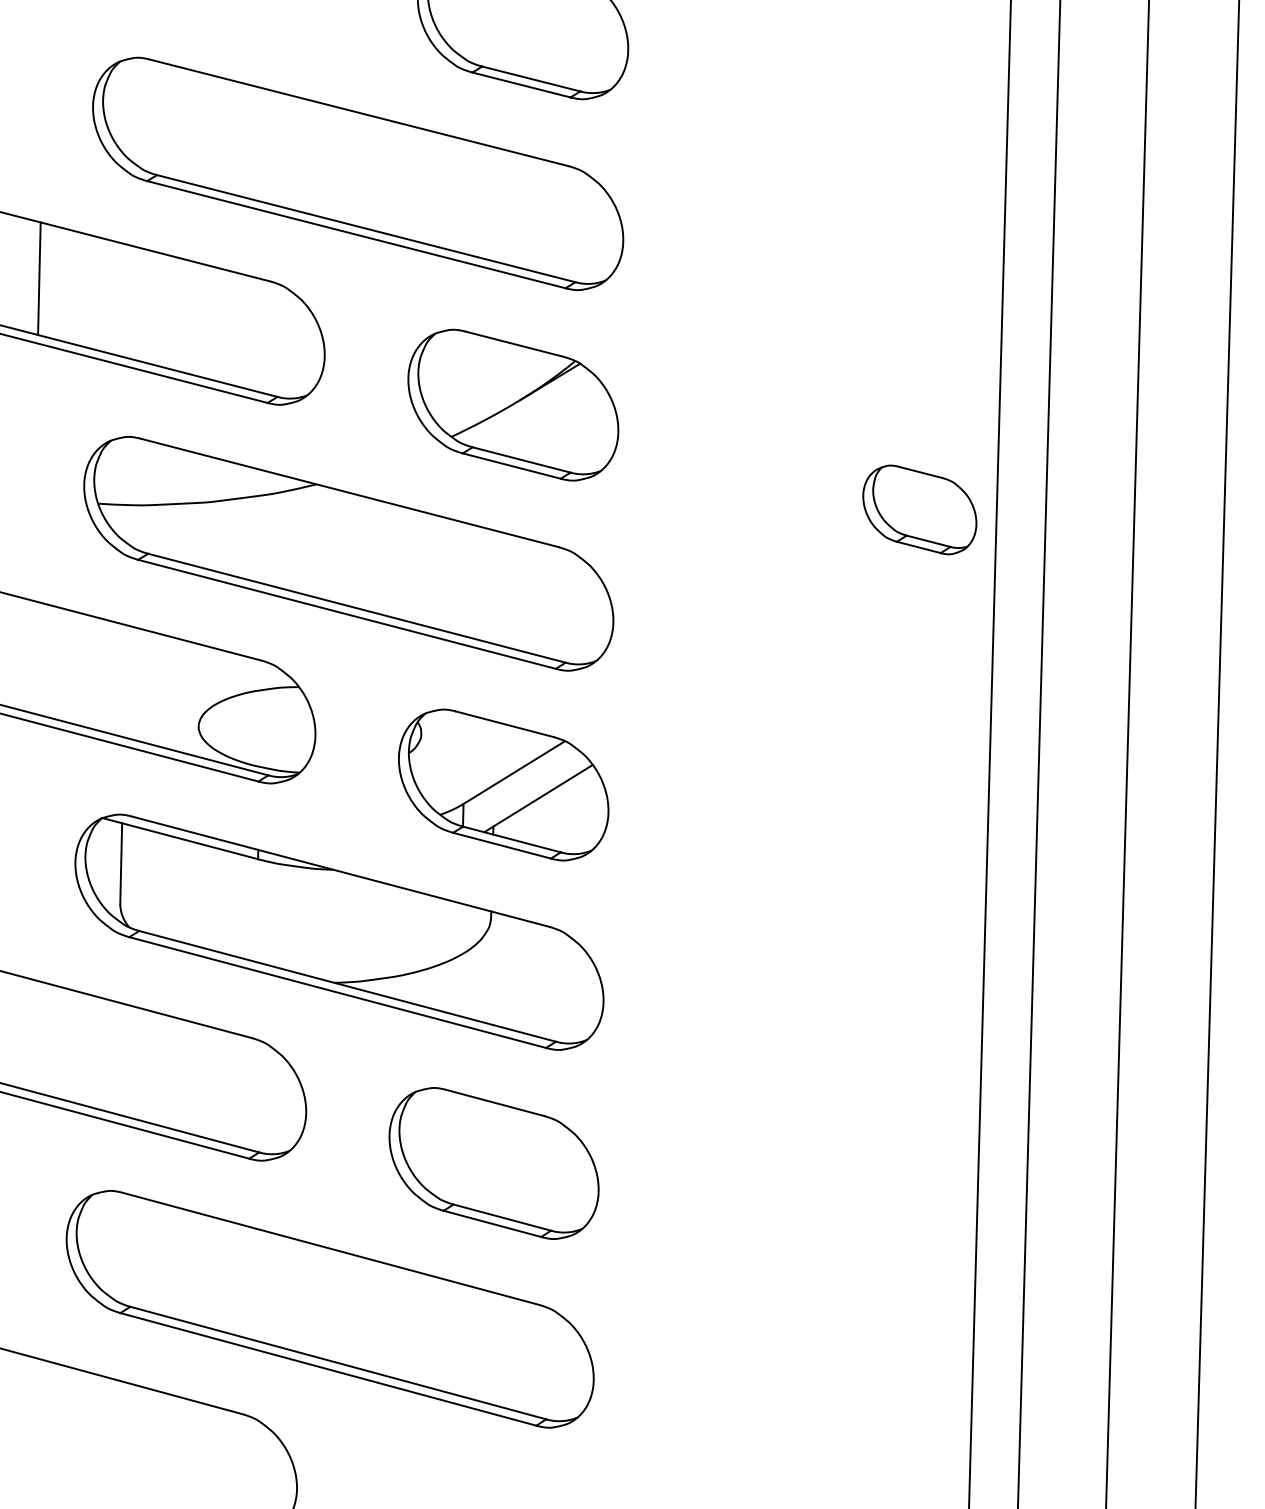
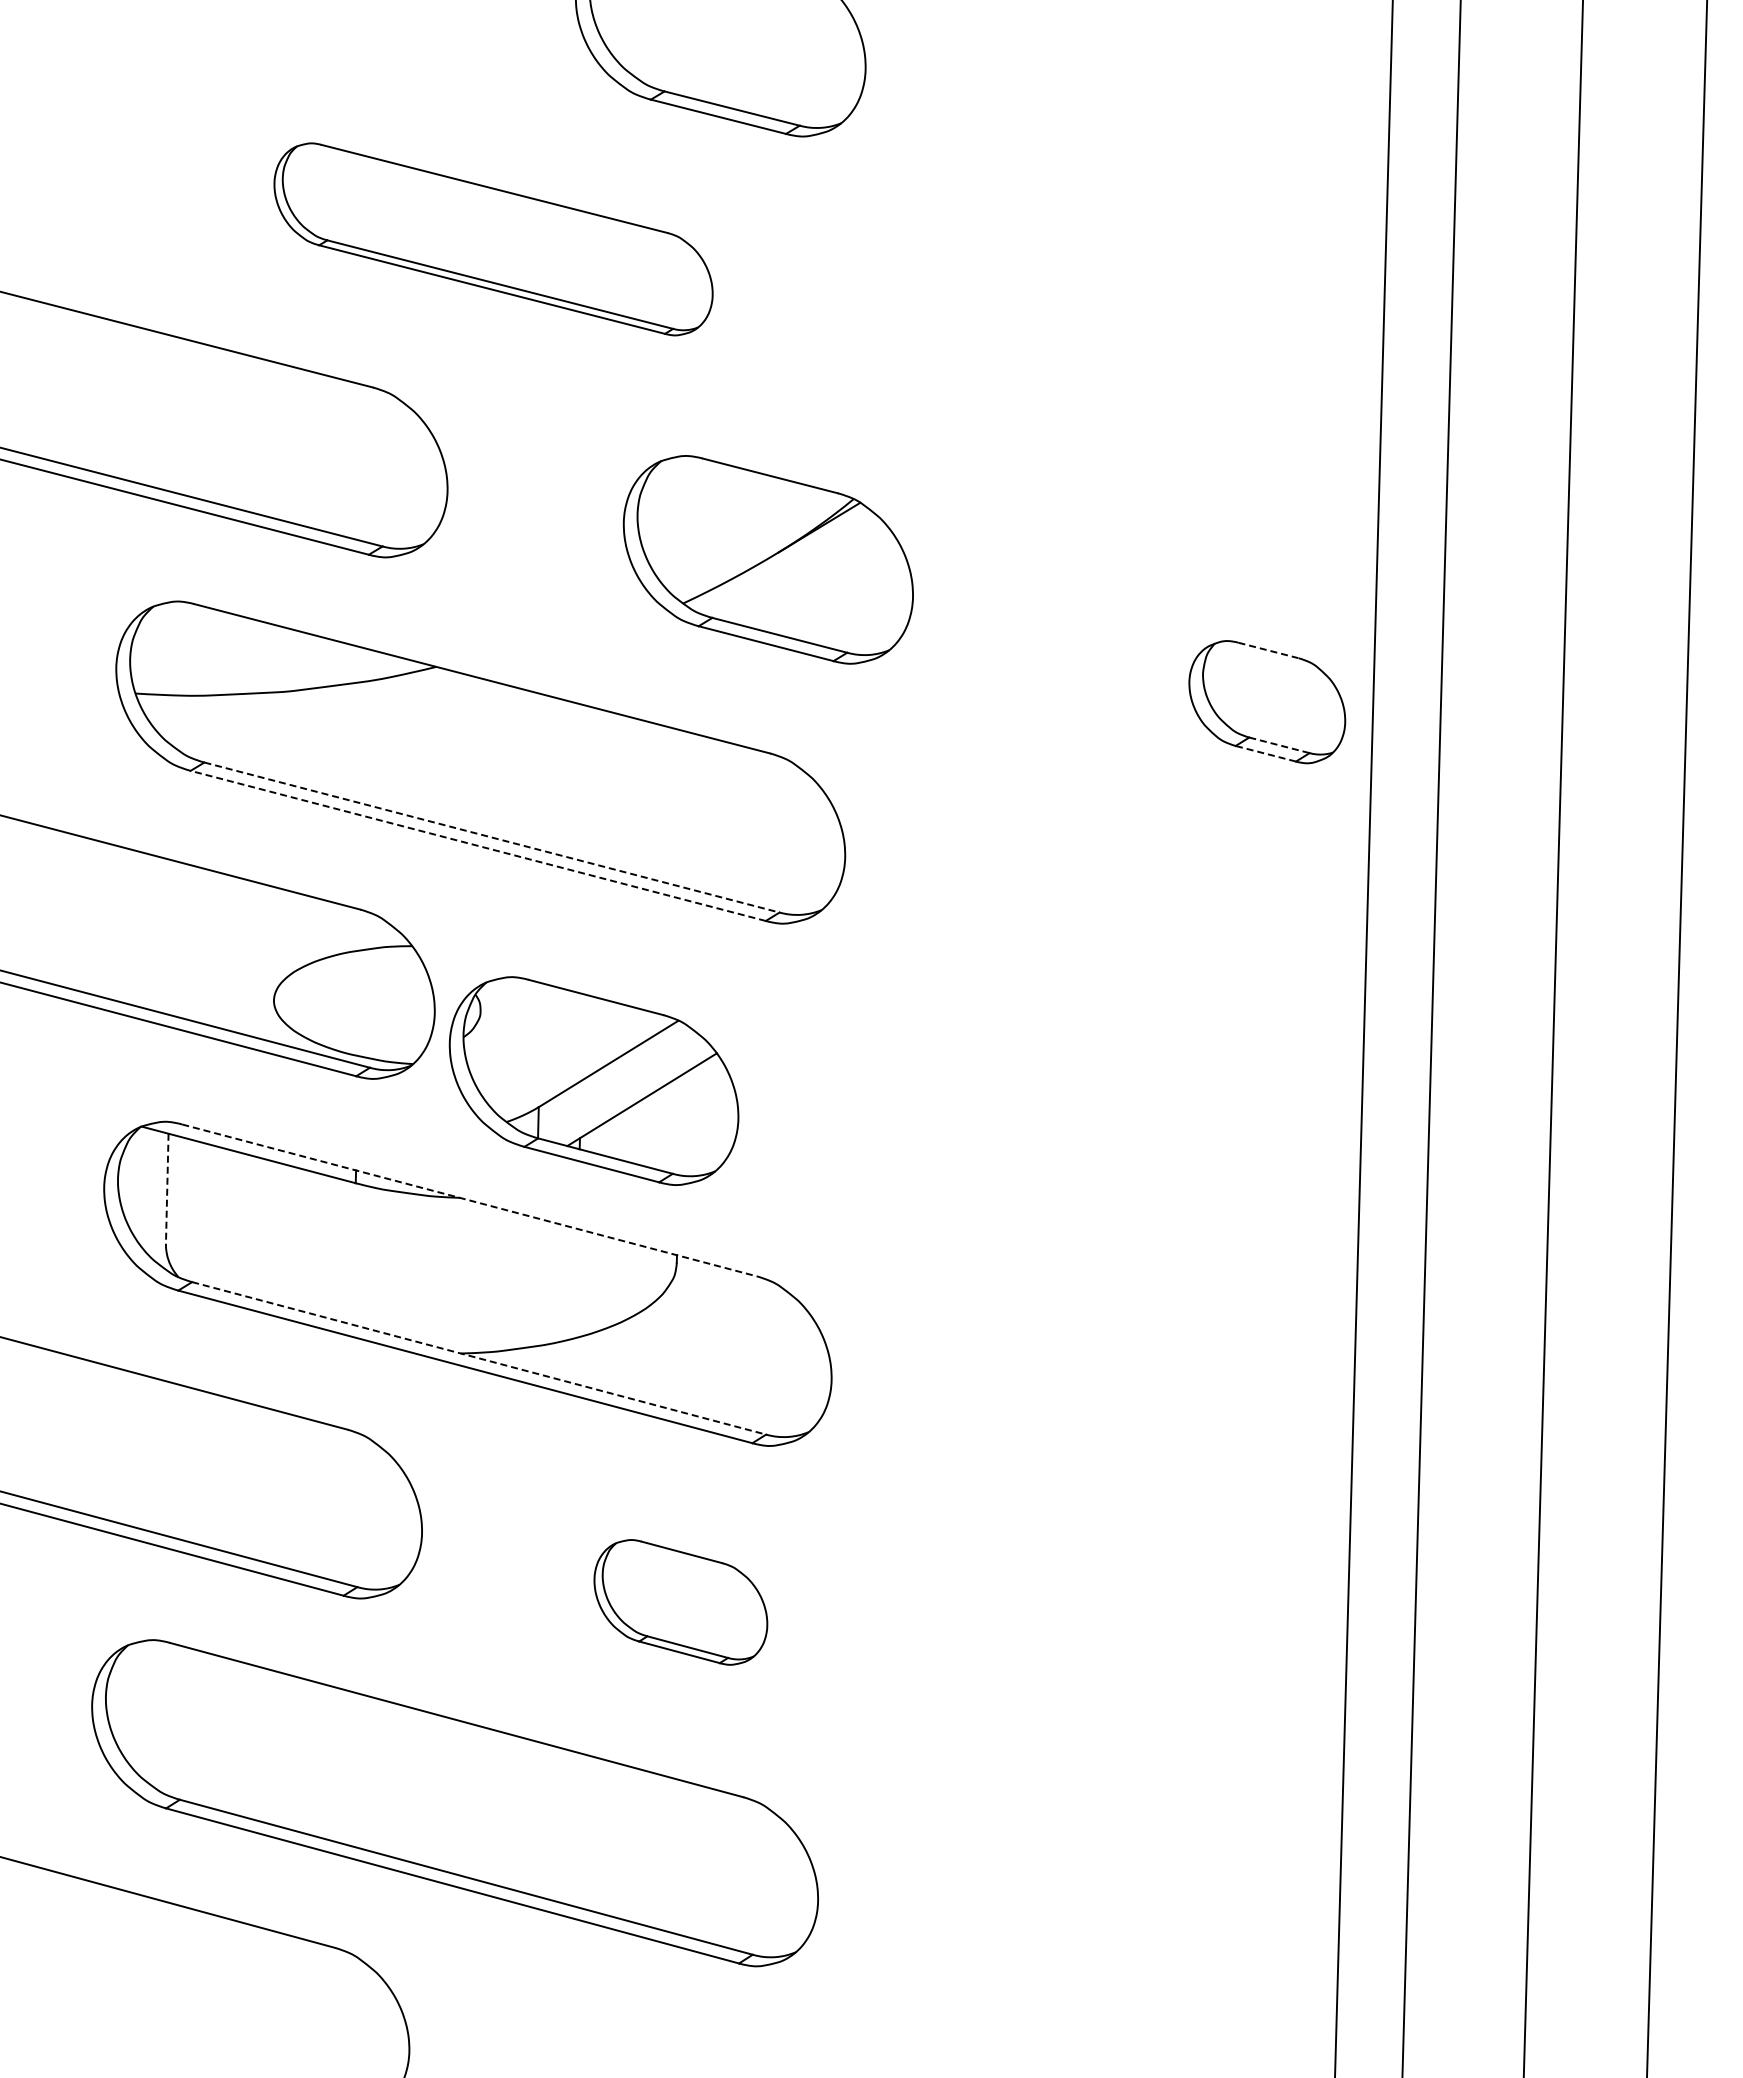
part: (358, 174) -> (493, 239), size x0.6
line: (39, 278) -> (54, 383), removed
part: (512, 404) -> (767, 559), moved
line: (921, 472) -> (1269, 650), solid -> dashed
line: (928, 541) -> (1279, 745), solid -> dashed
line: (918, 547) -> (1265, 753), solid -> dashed
line: (357, 608) -> (492, 837), solid -> dashed
line: (346, 614) -> (477, 845), solid -> dashed
part: (503, 784) -> (593, 1080), moved
line: (121, 863) -> (167, 1189), solid -> dashed
line: (340, 871) -> (469, 1200), solid -> dashed
line: (347, 986) -> (479, 1358), solid -> dashed
part: (493, 1163) -> (680, 1602), size x0.6

